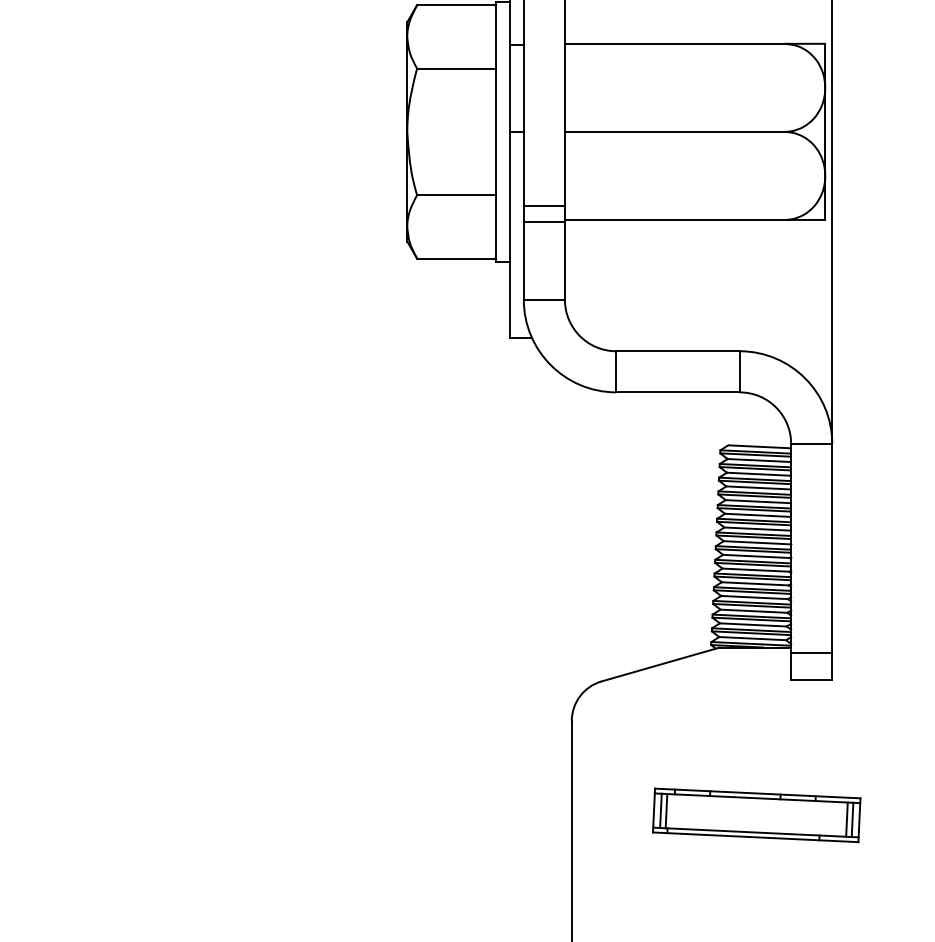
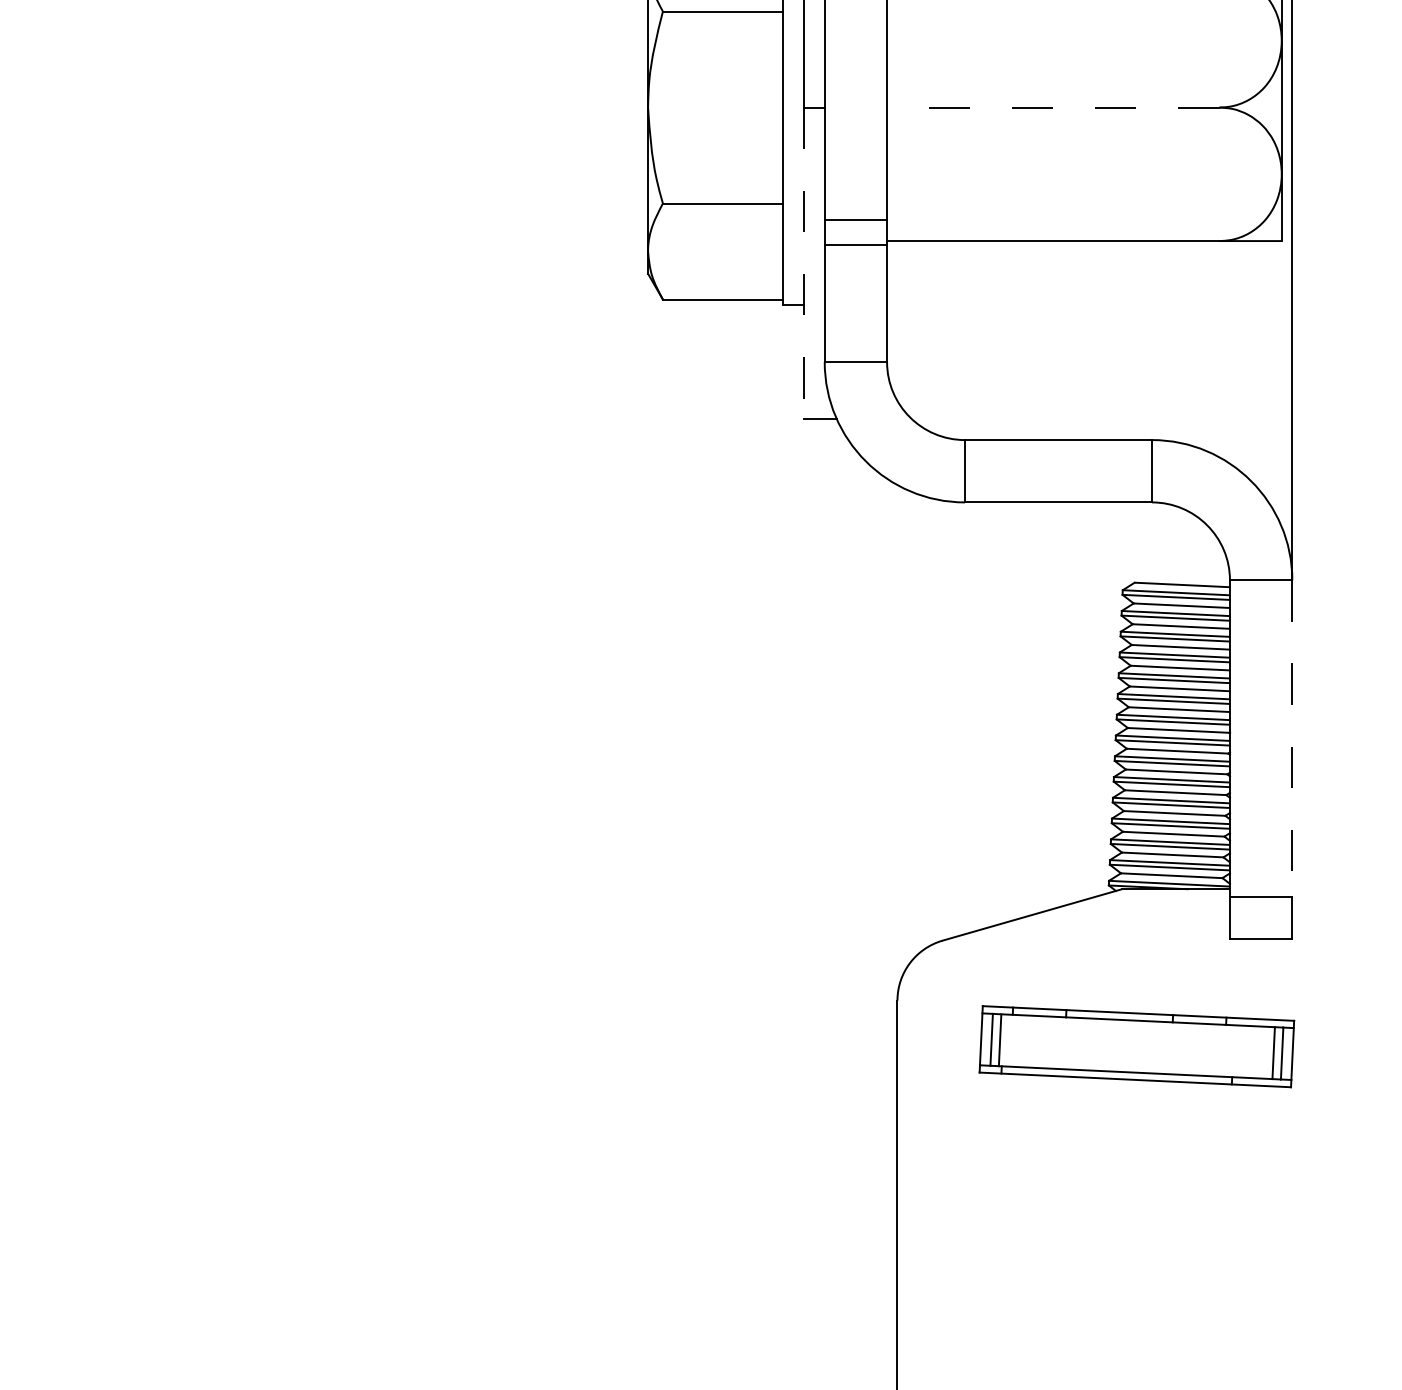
line: (674, 131) -> (1053, 106), solid -> dashed
line: (510, 234) -> (804, 263), solid -> dashed
line: (832, 548) -> (1292, 739), solid -> dashed
part: (756, 815) -> (1136, 1046), moved

